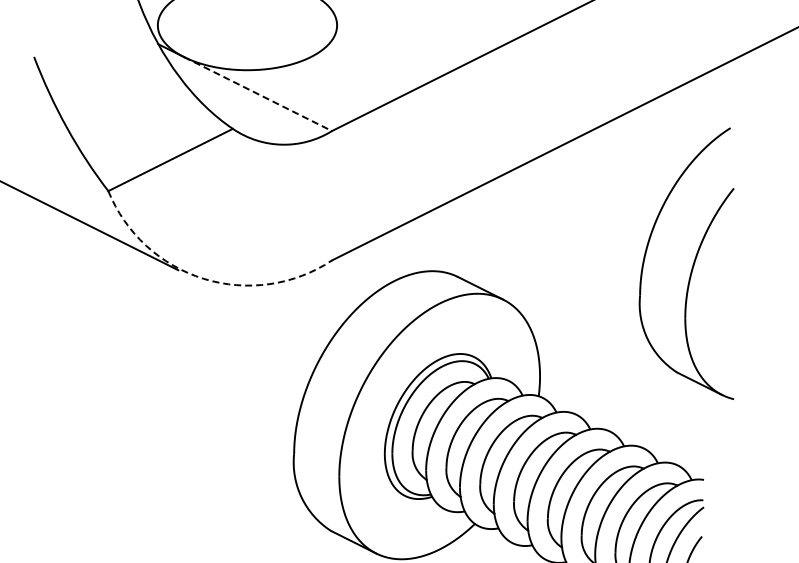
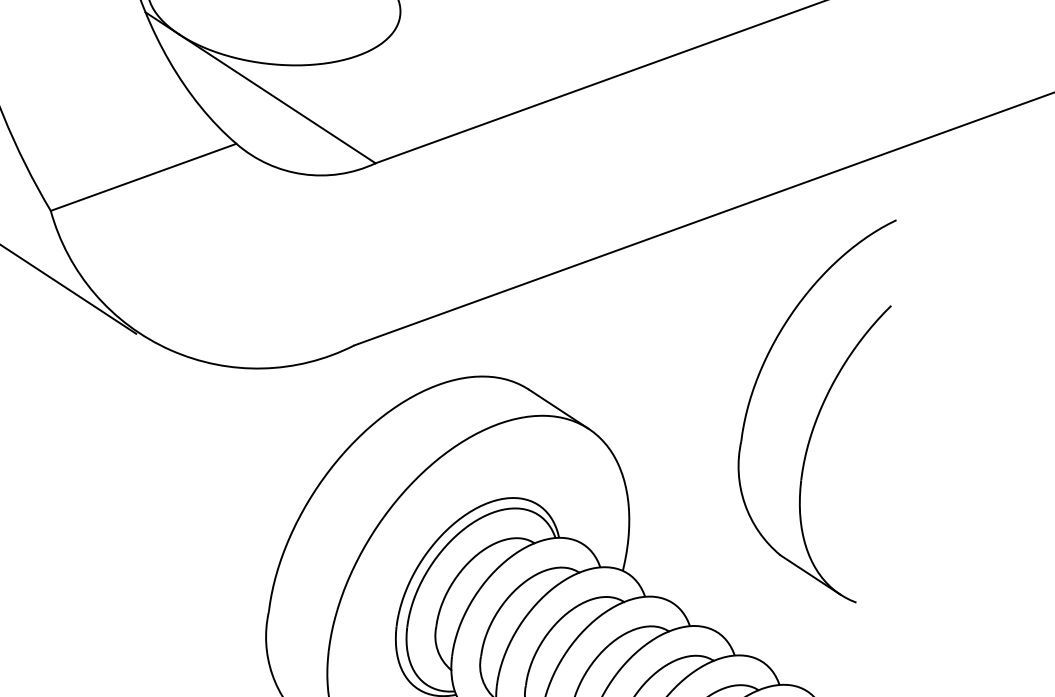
line: (258, 94) -> (278, 99), dashed -> solid
part: (692, 264) -> (820, 405), moved
arc: (203, 278) -> (170, 349), dashed -> solid

